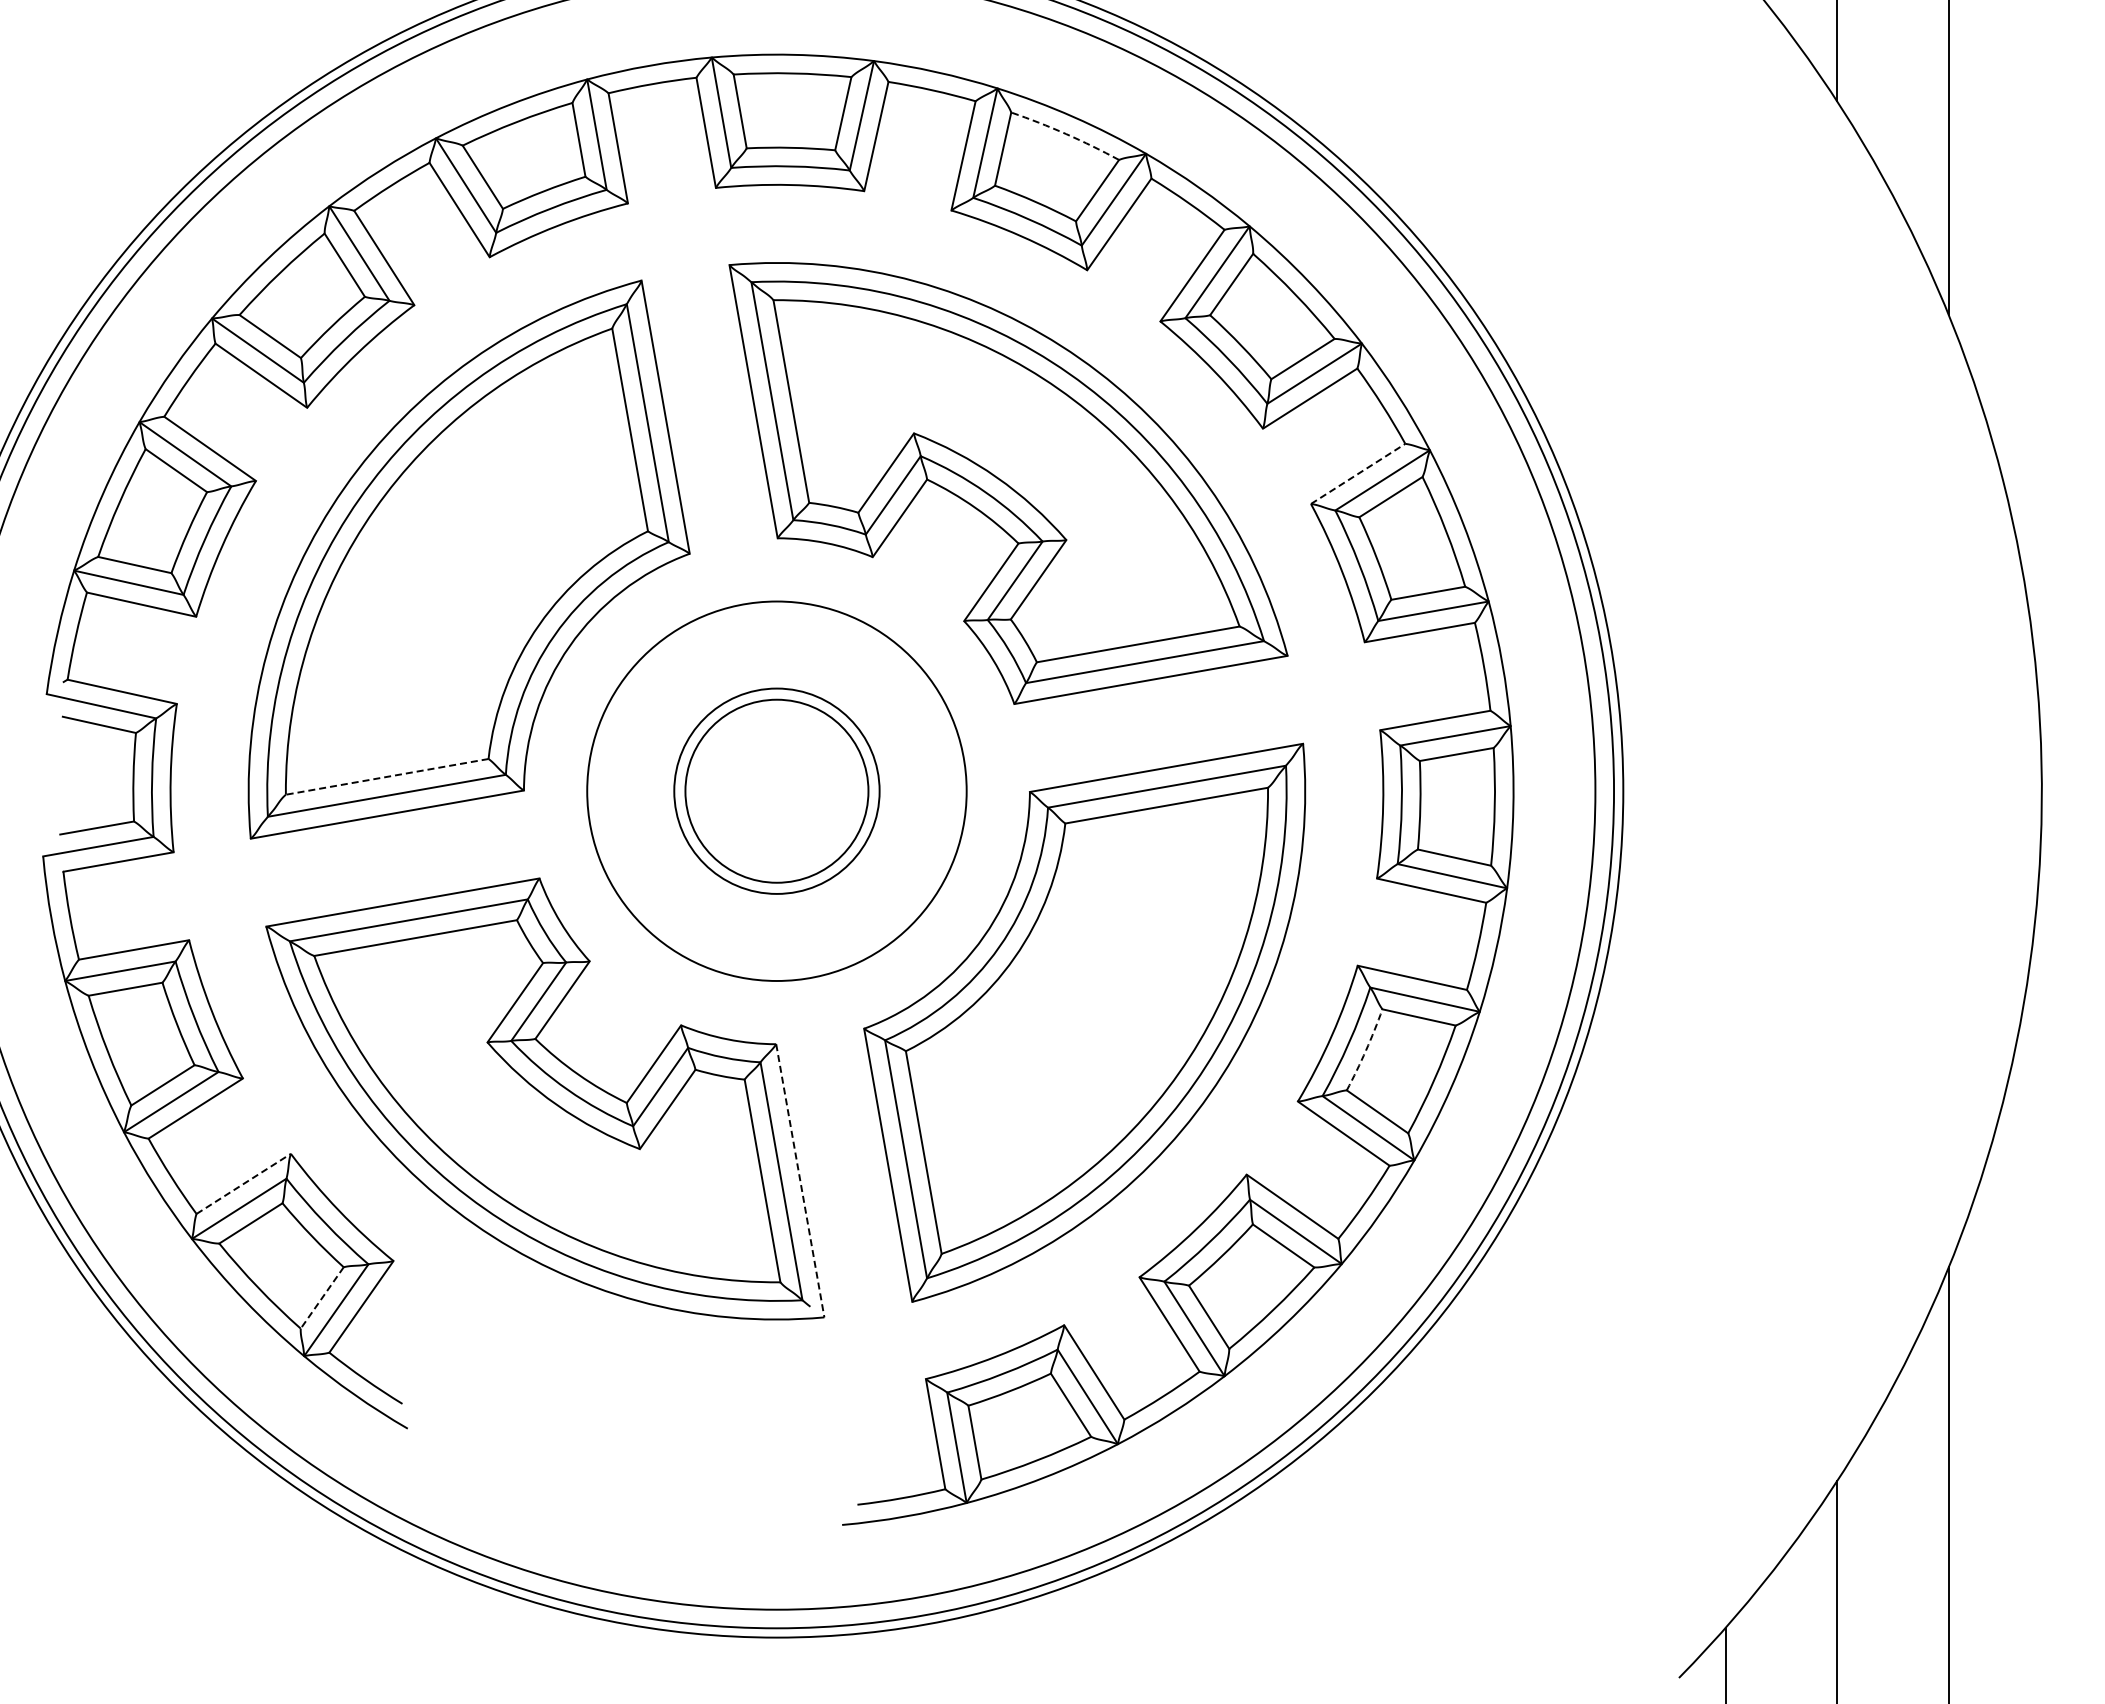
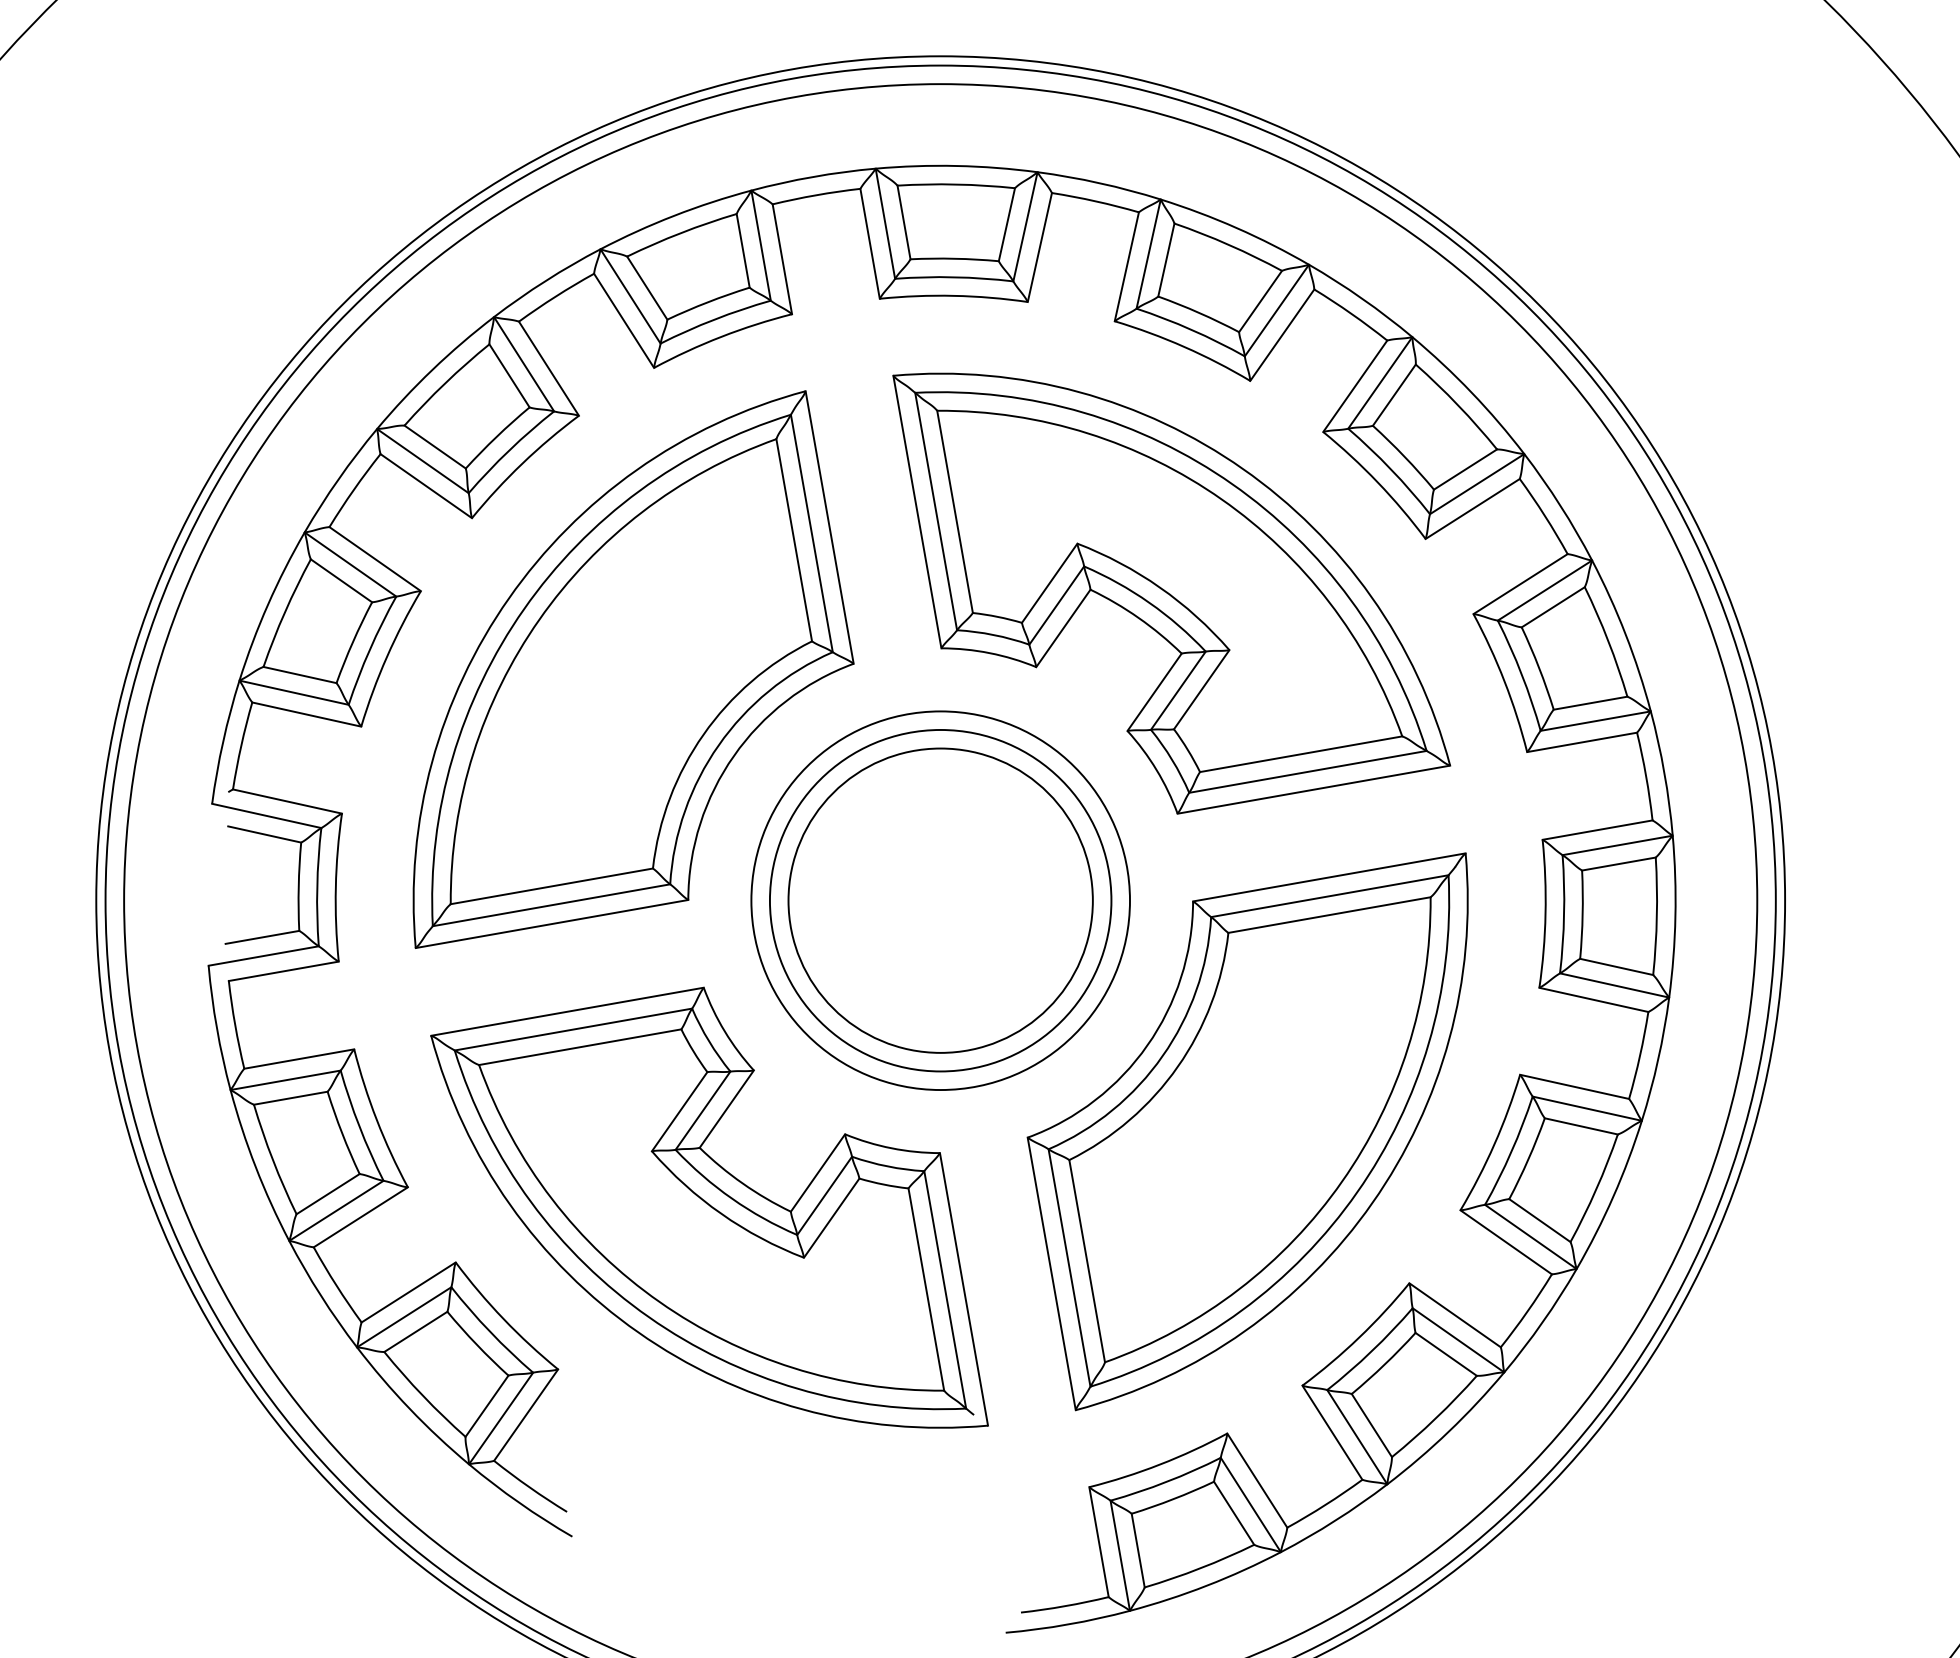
arc: (1066, 134) -> (1229, 245), dashed -> solid
line: (1358, 473) -> (1520, 583), dashed -> solid
line: (387, 776) -> (552, 885), dashed -> solid
circle: (776, 790) -> (940, 899), size x1.67
circle: (776, 791) -> (940, 900), size x1.67
arc: (1366, 1050) -> (1528, 1159), dashed -> solid
line: (800, 1180) -> (964, 1289), dashed -> solid
line: (243, 1183) -> (408, 1292), dashed -> solid
line: (321, 1298) -> (486, 1406), dashed -> solid

